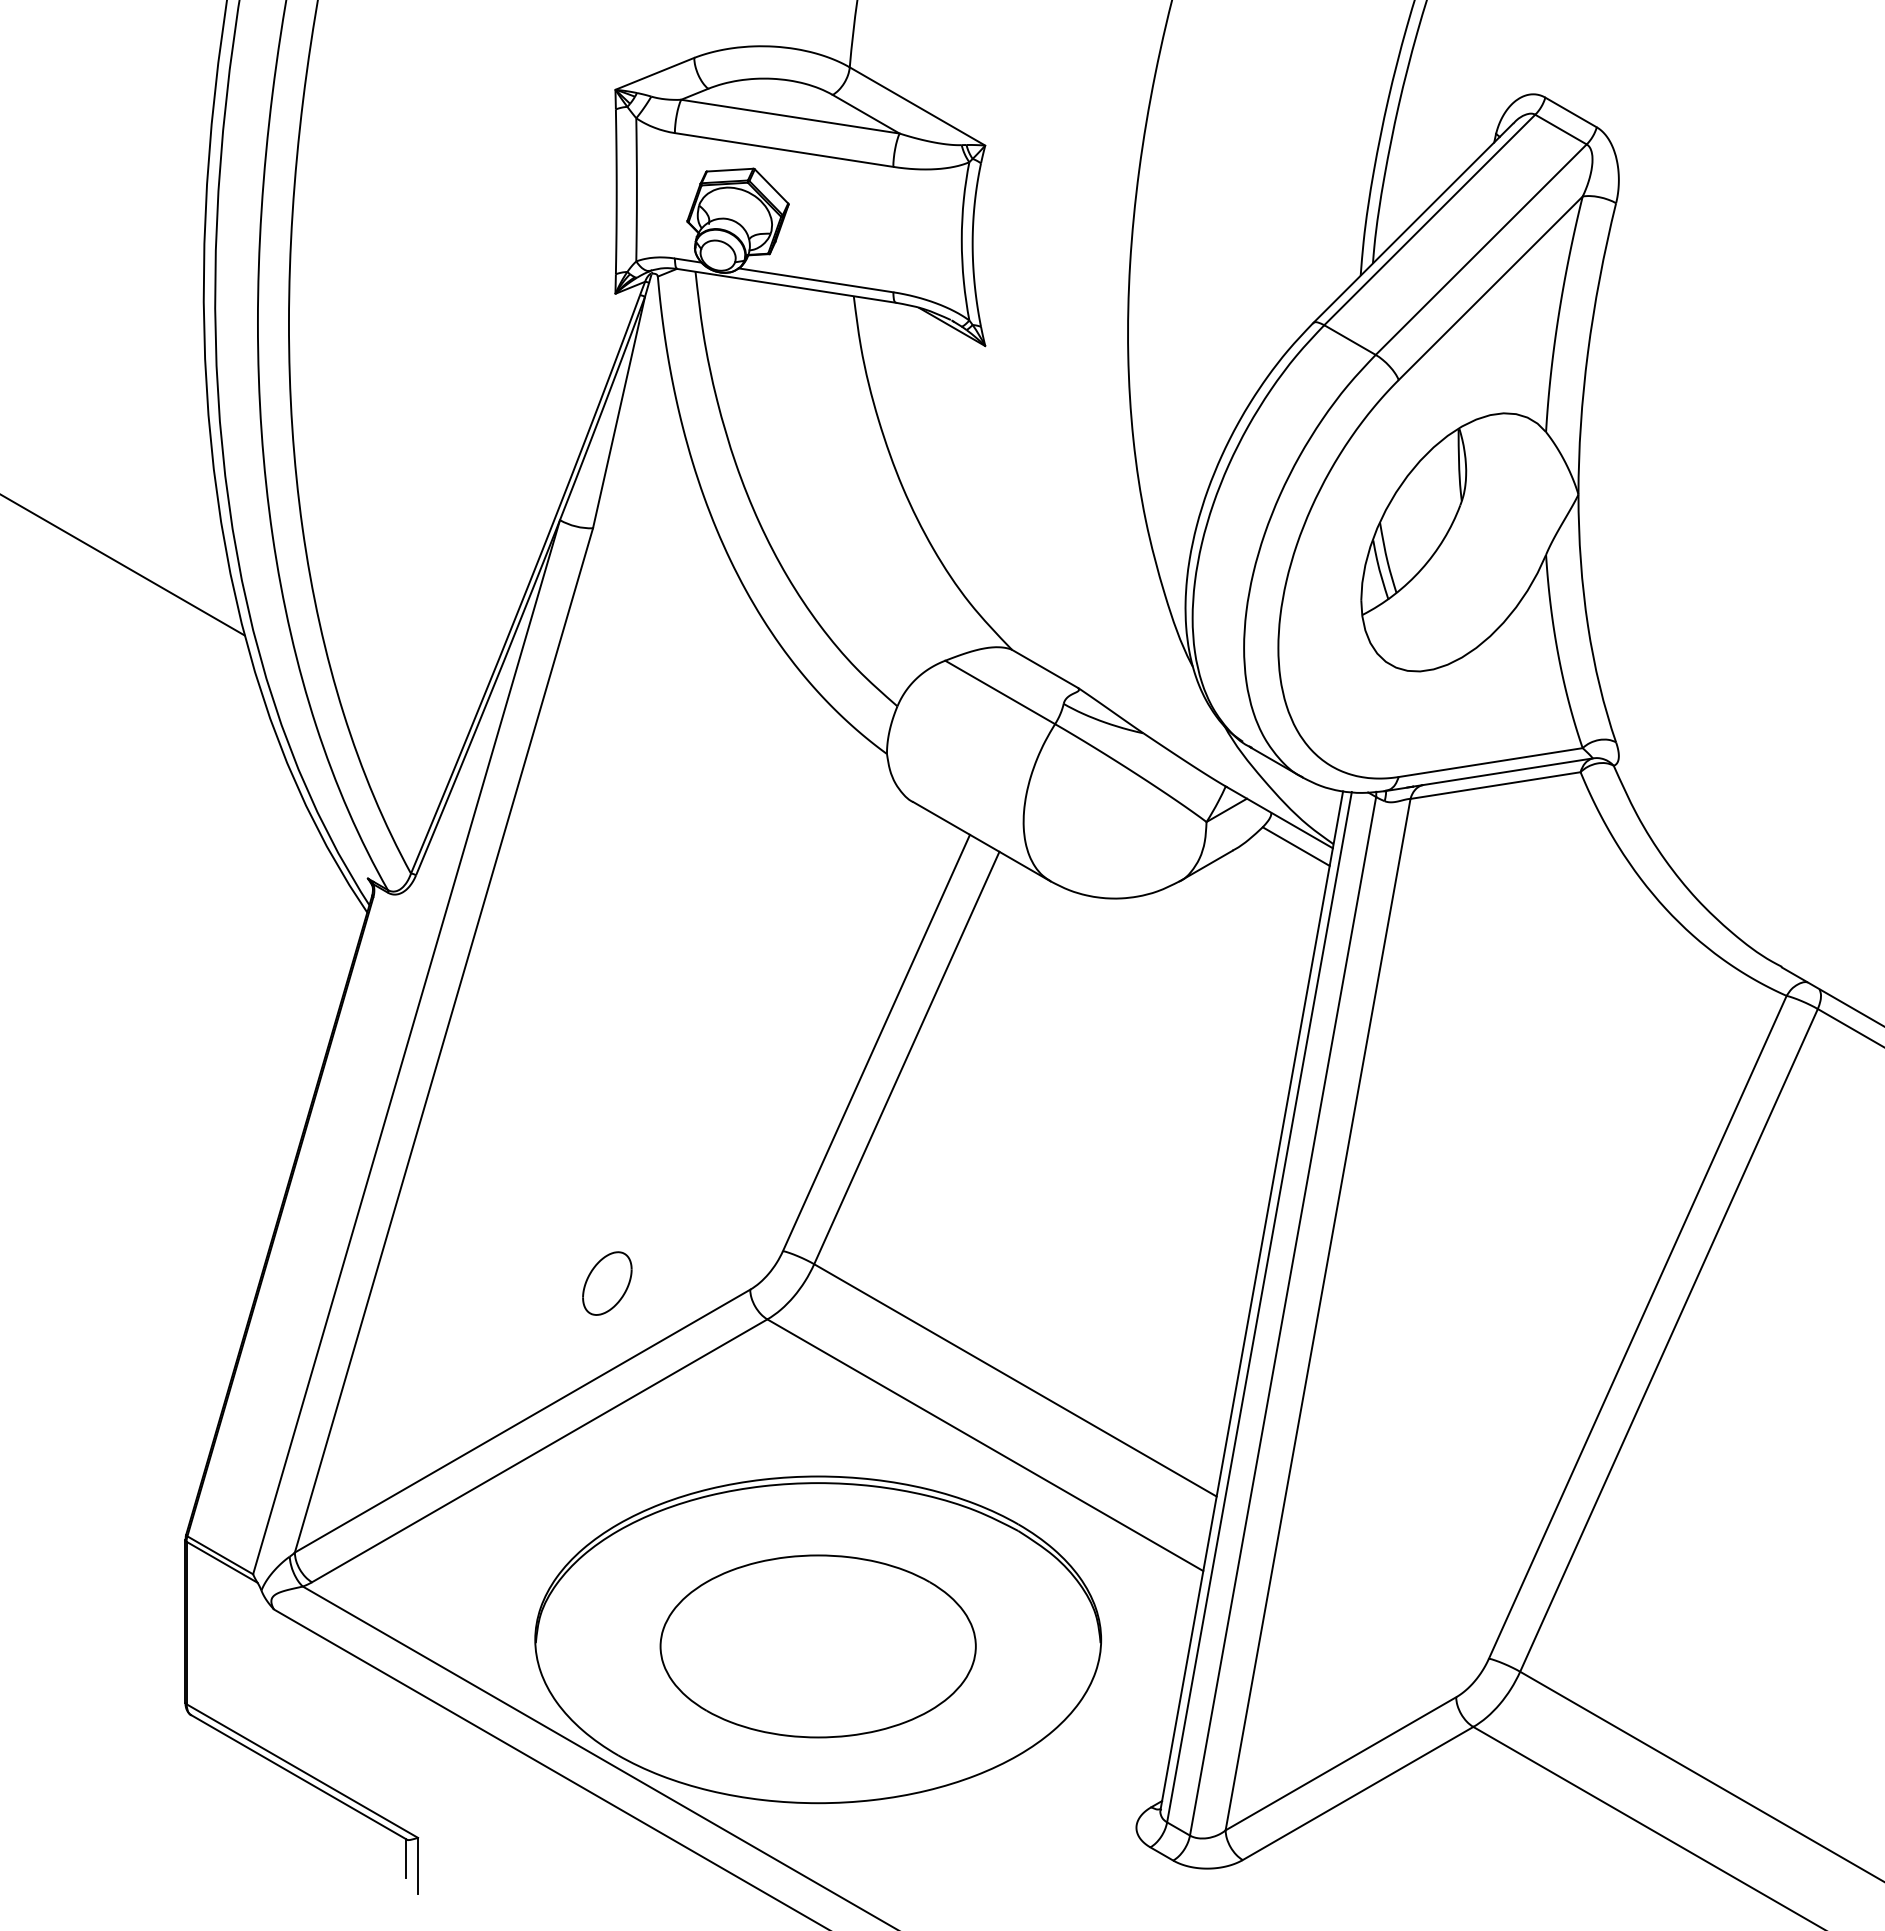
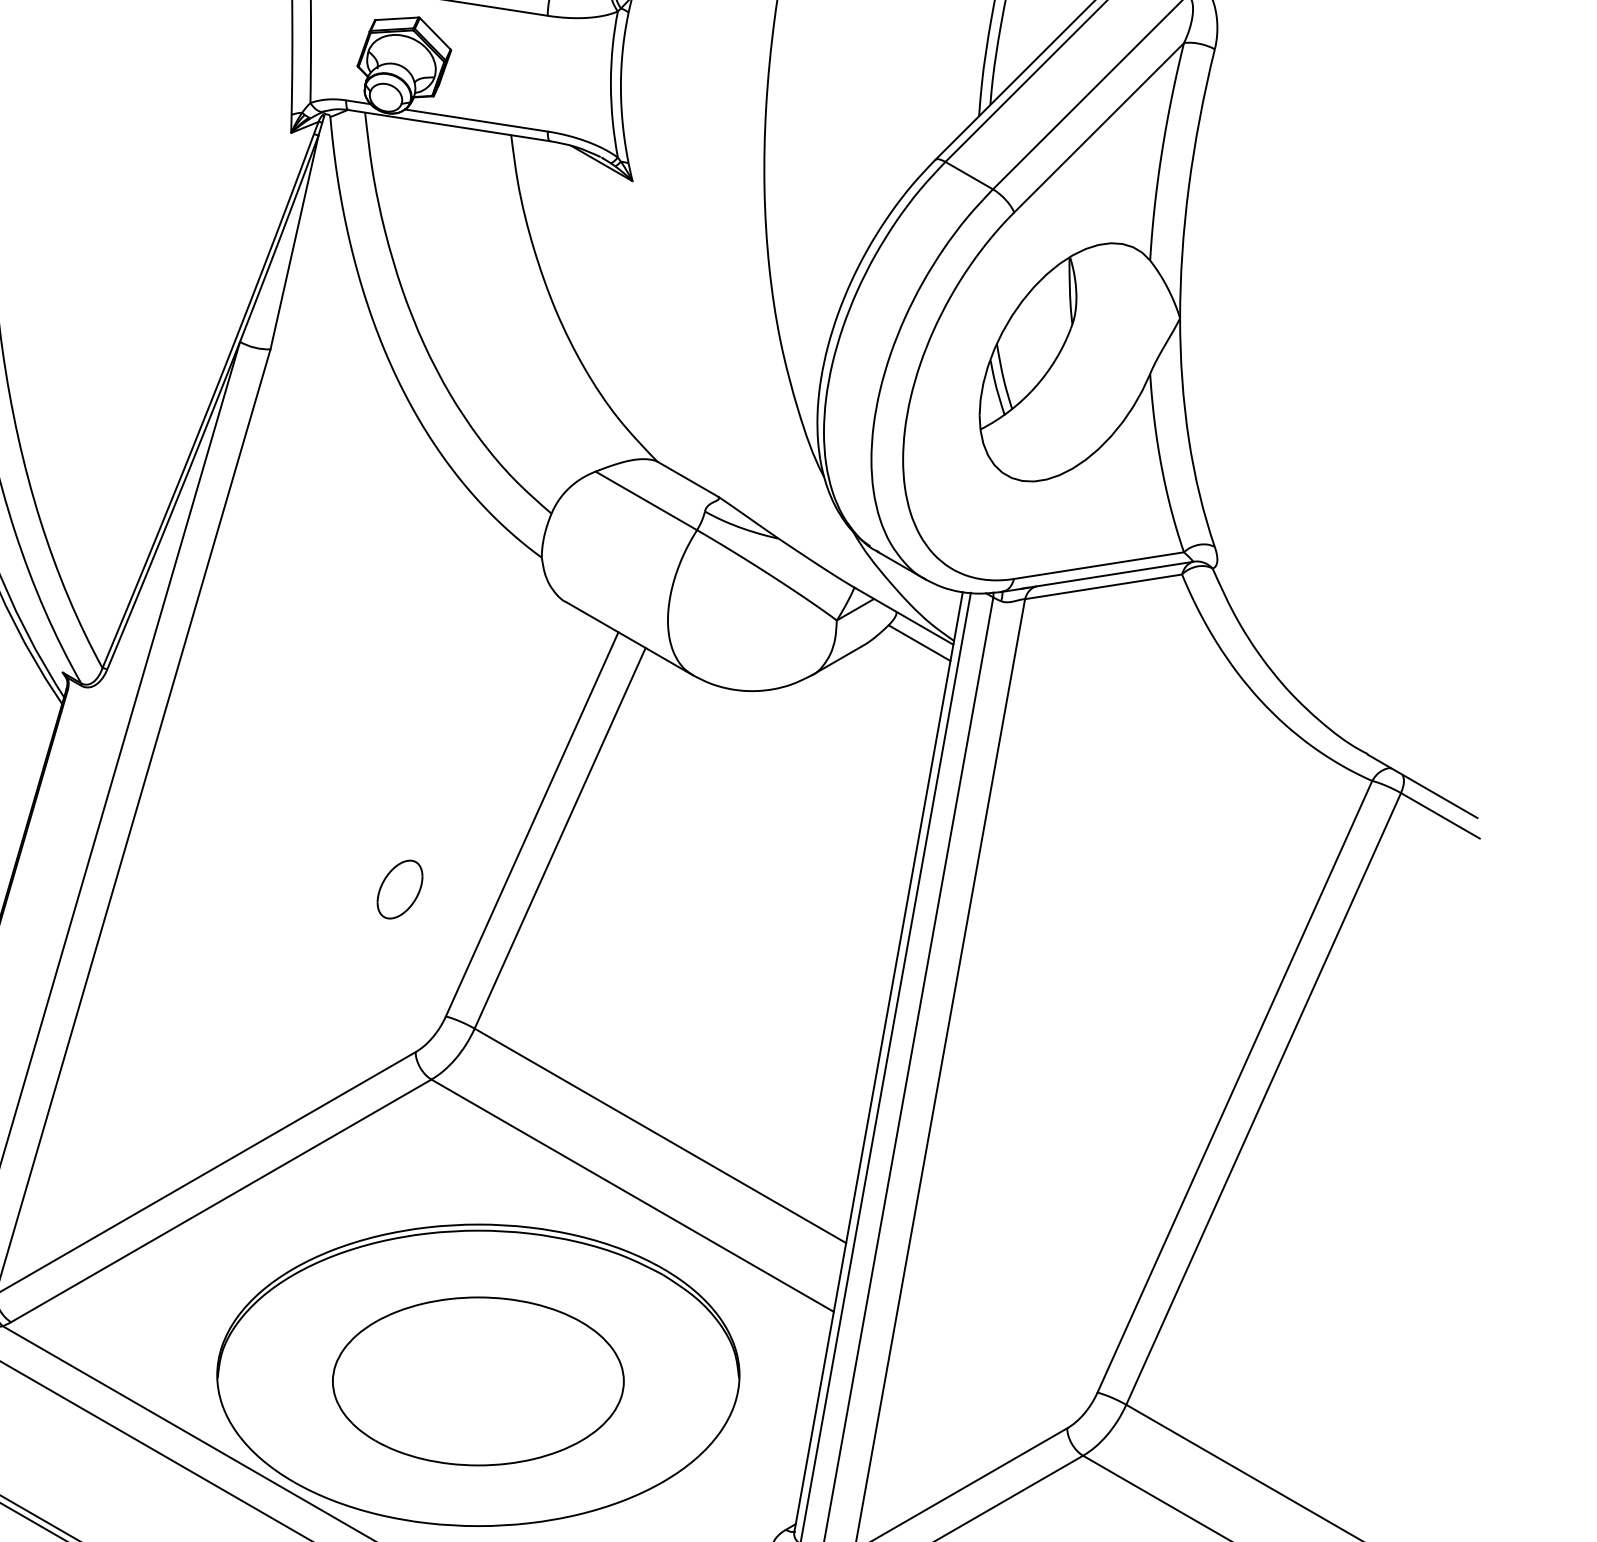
part: (607, 1283) -> (400, 889), moved

